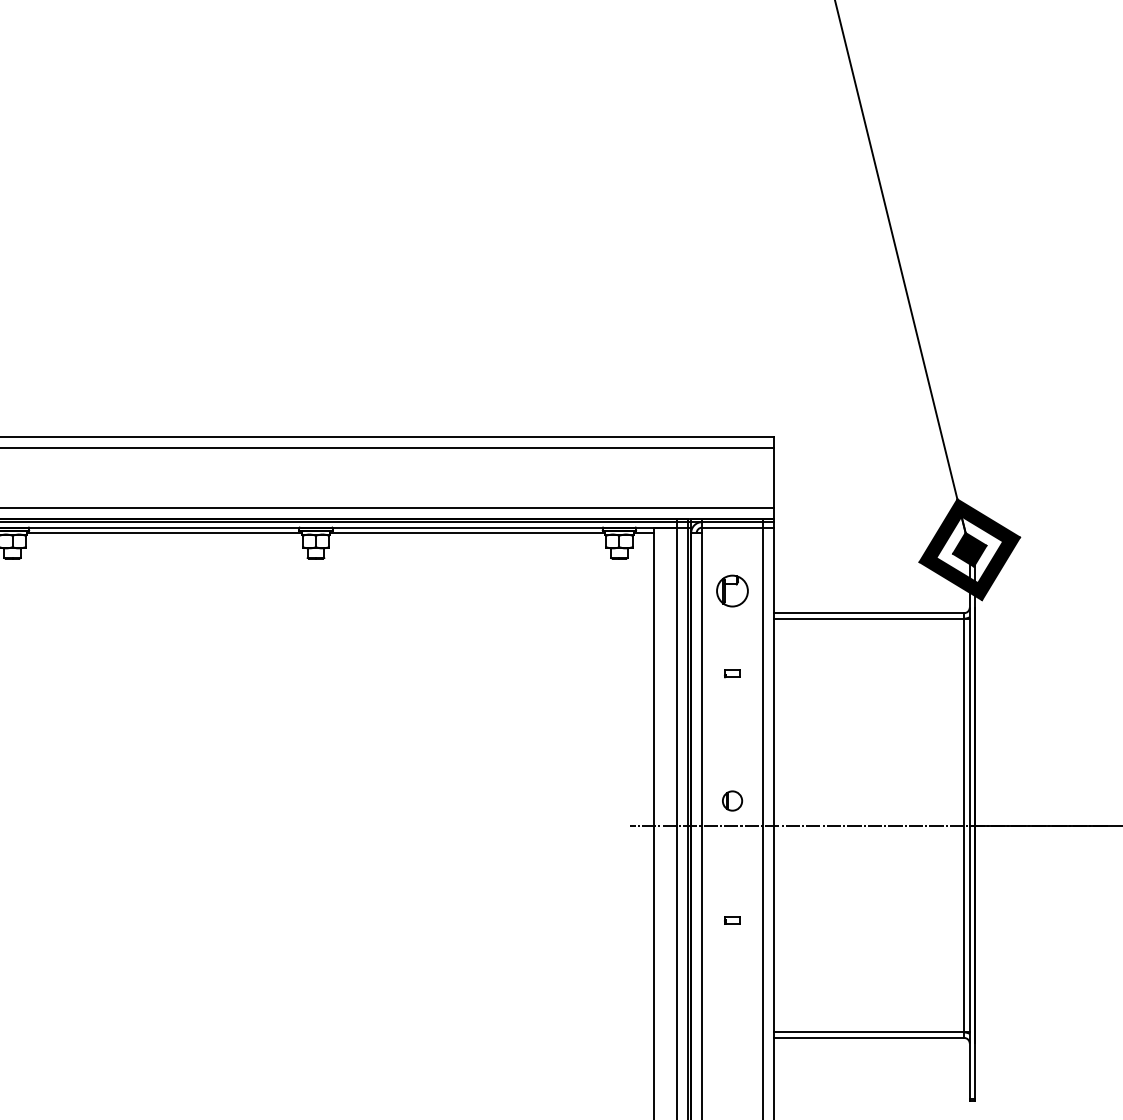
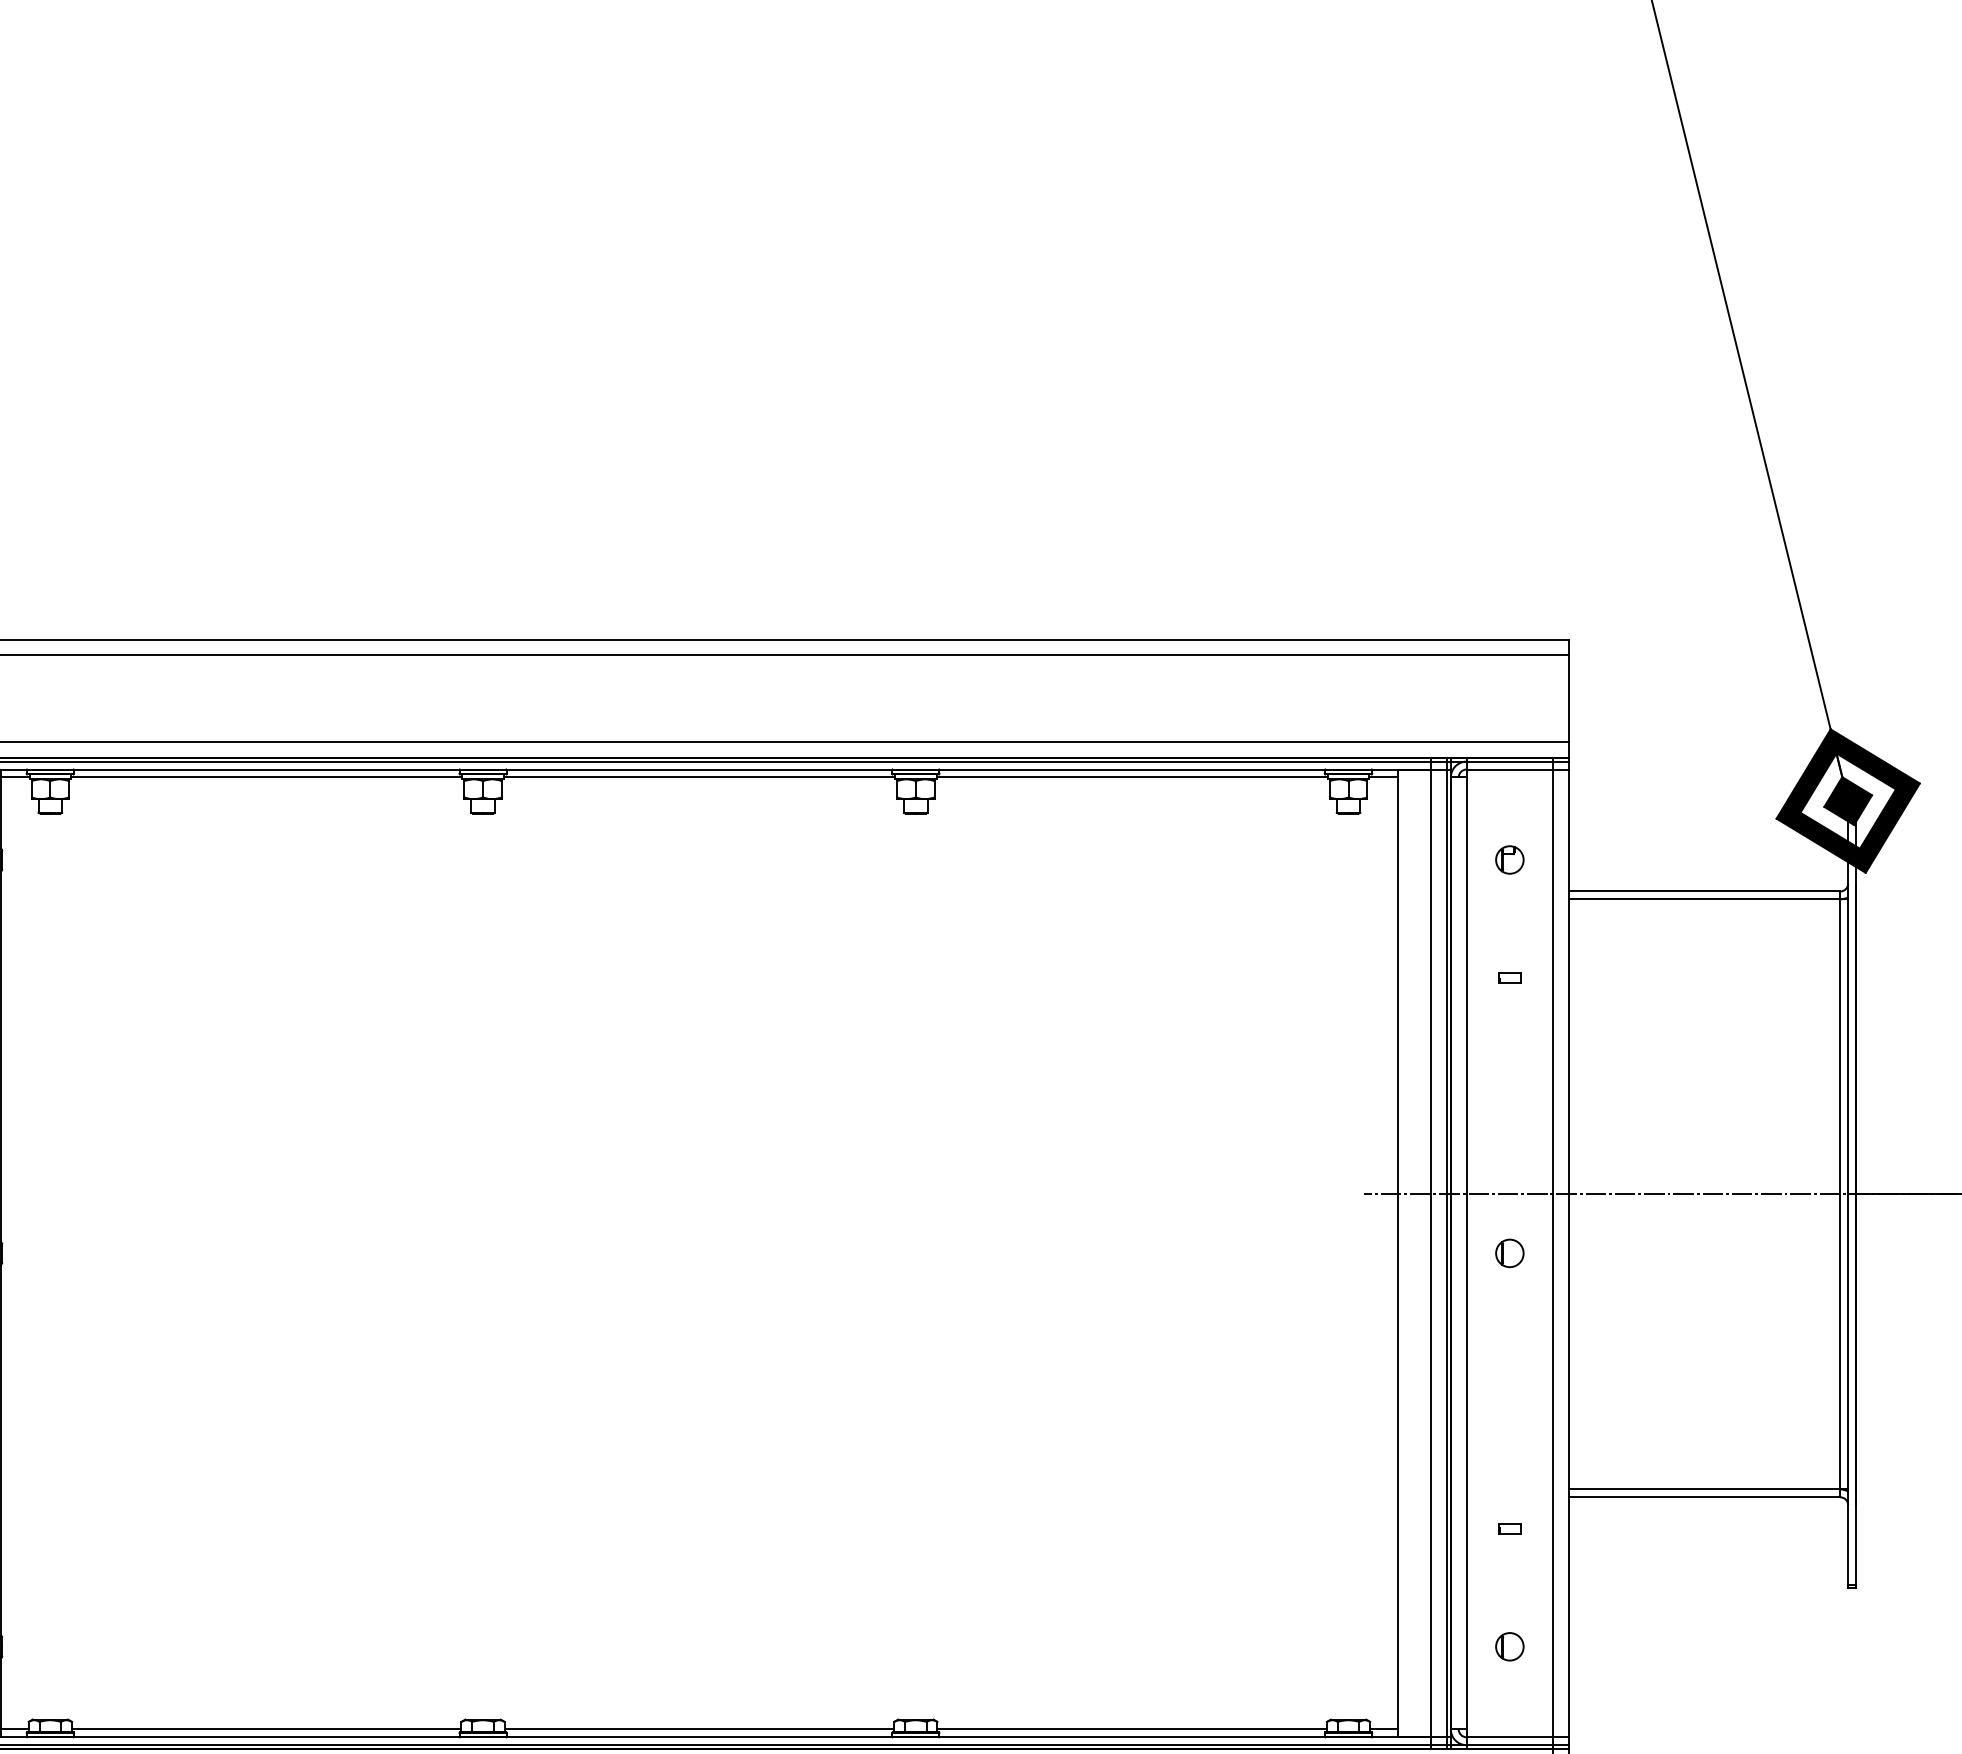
part: (732, 590) -> (1509, 859), size x0.62
part: (732, 801) -> (1509, 1253), moved
part: (732, 920) -> (1509, 1528), moved

